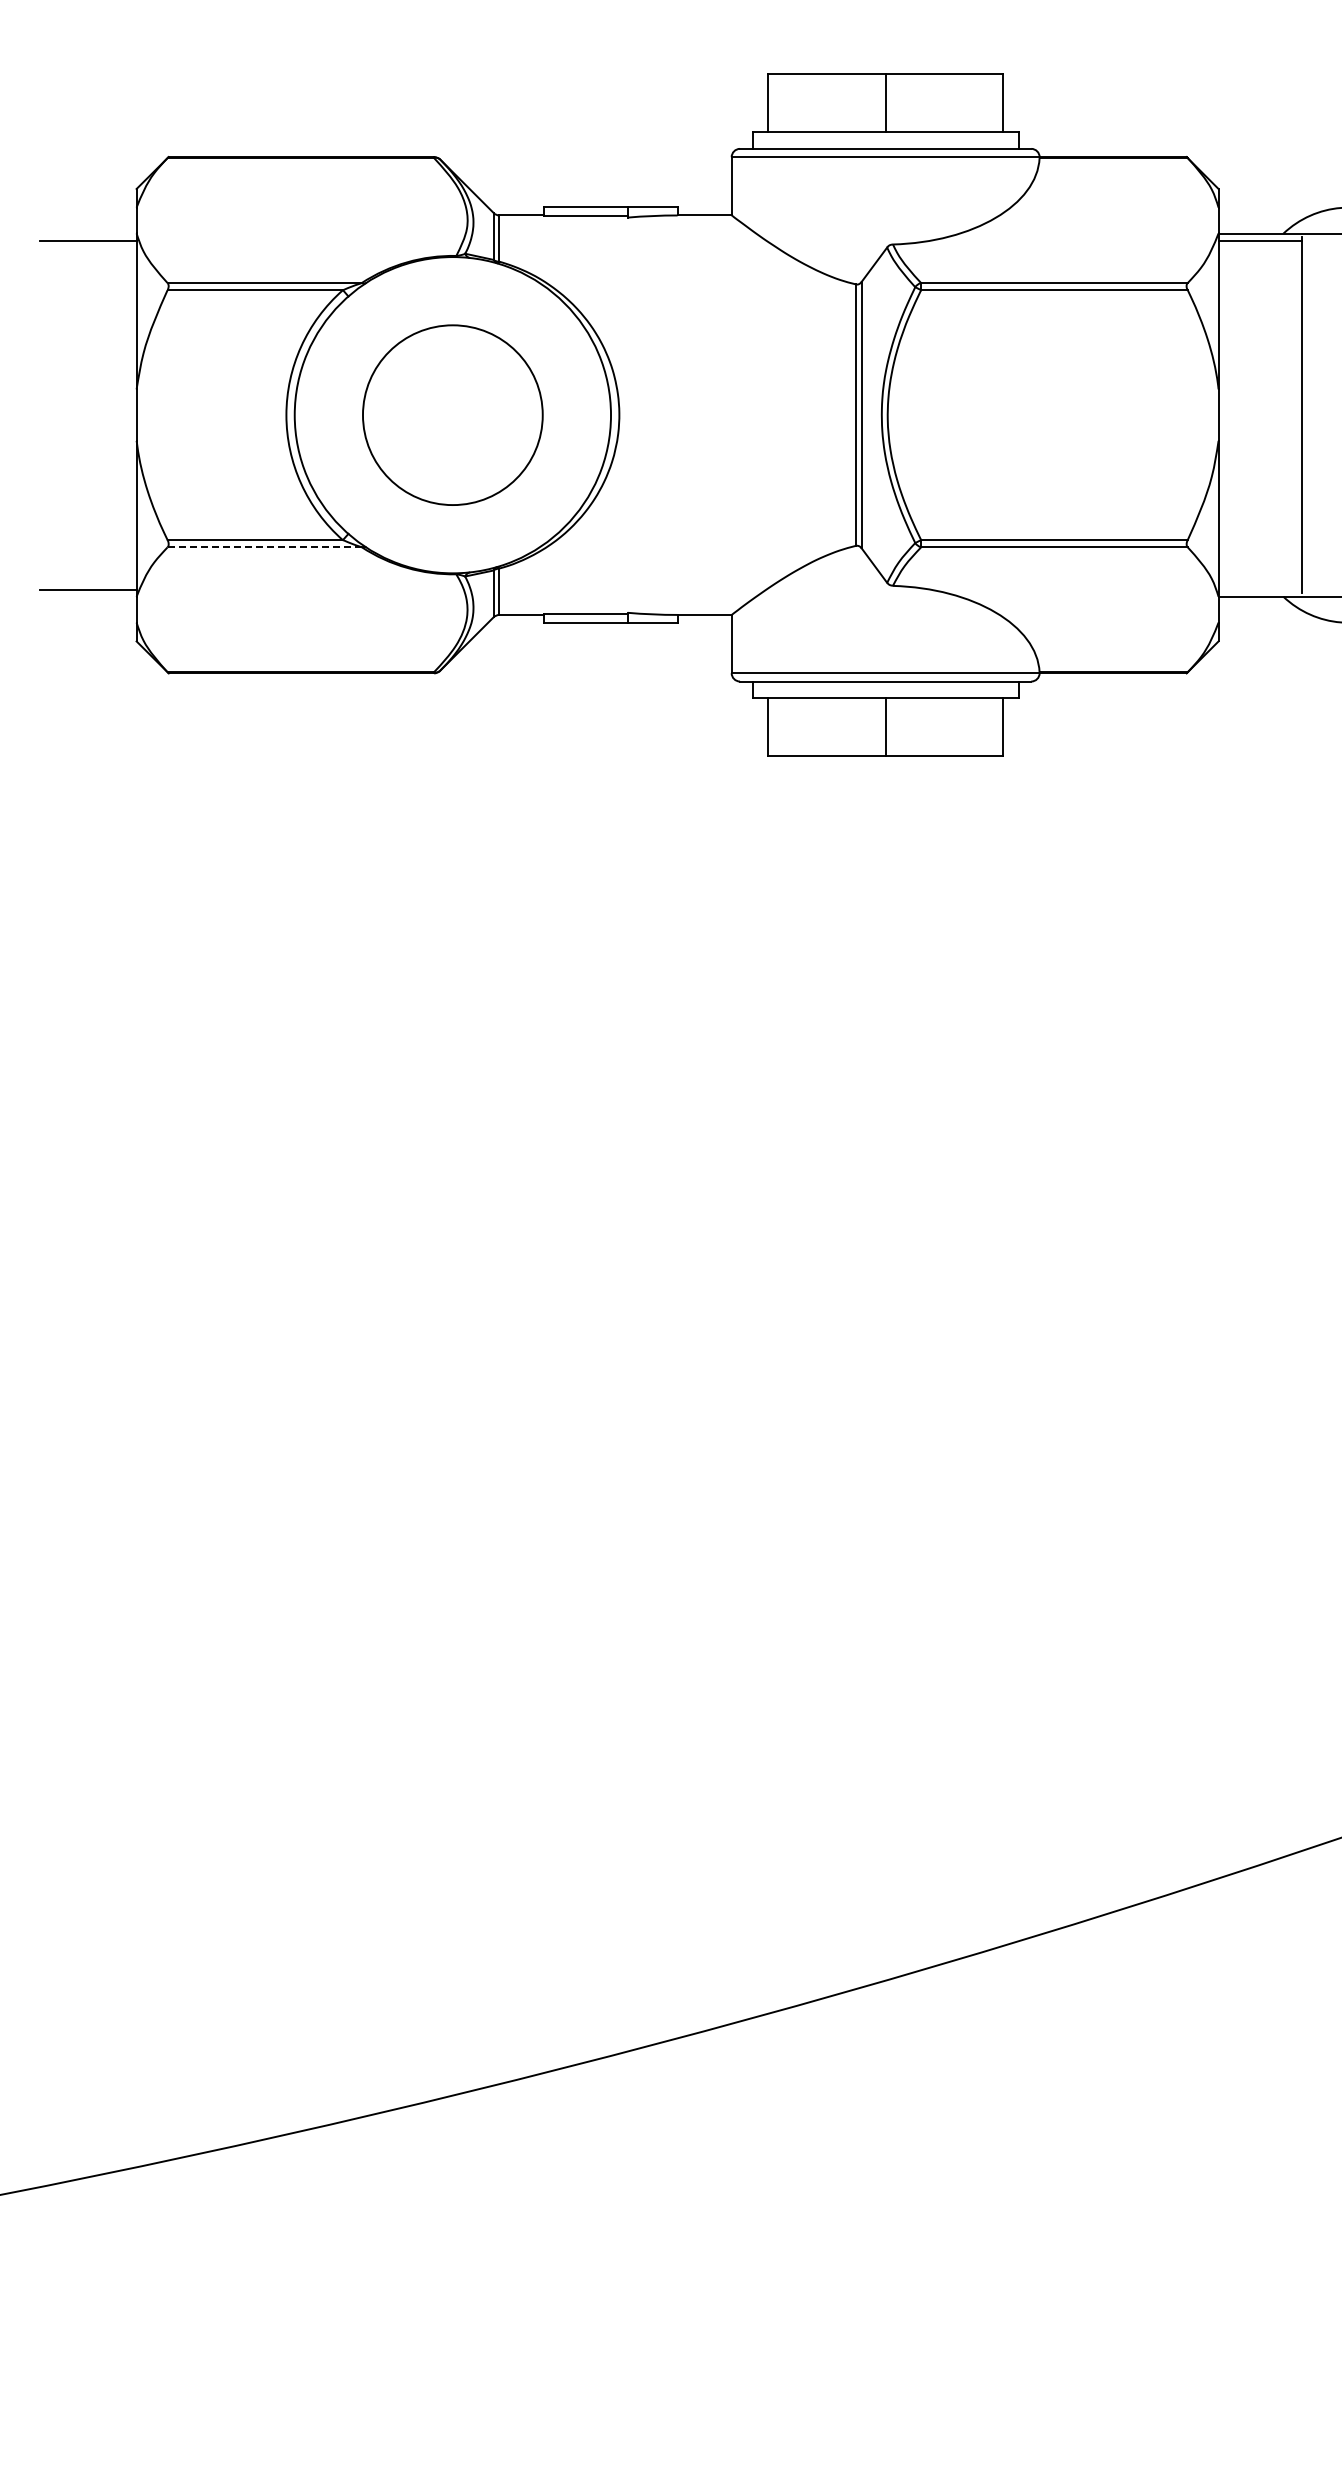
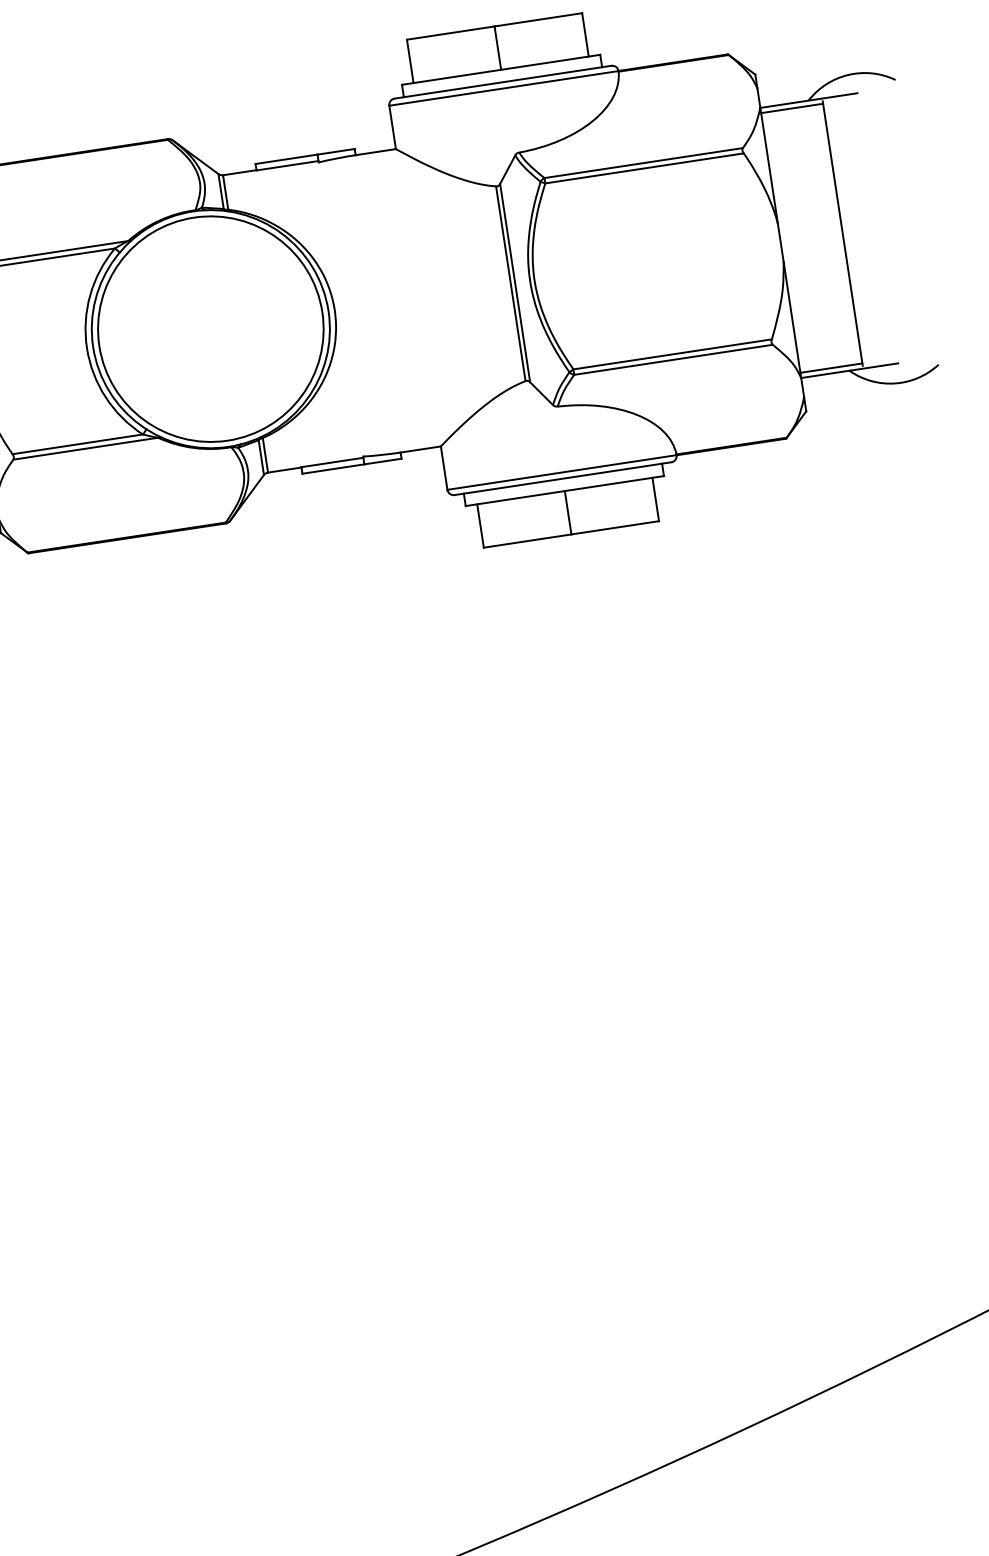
circle: (452, 415) -> (210, 329), size x1.67
line: (264, 547) -> (85, 448), dashed -> solid
line: (1259, 589) -> (830, 368), added

